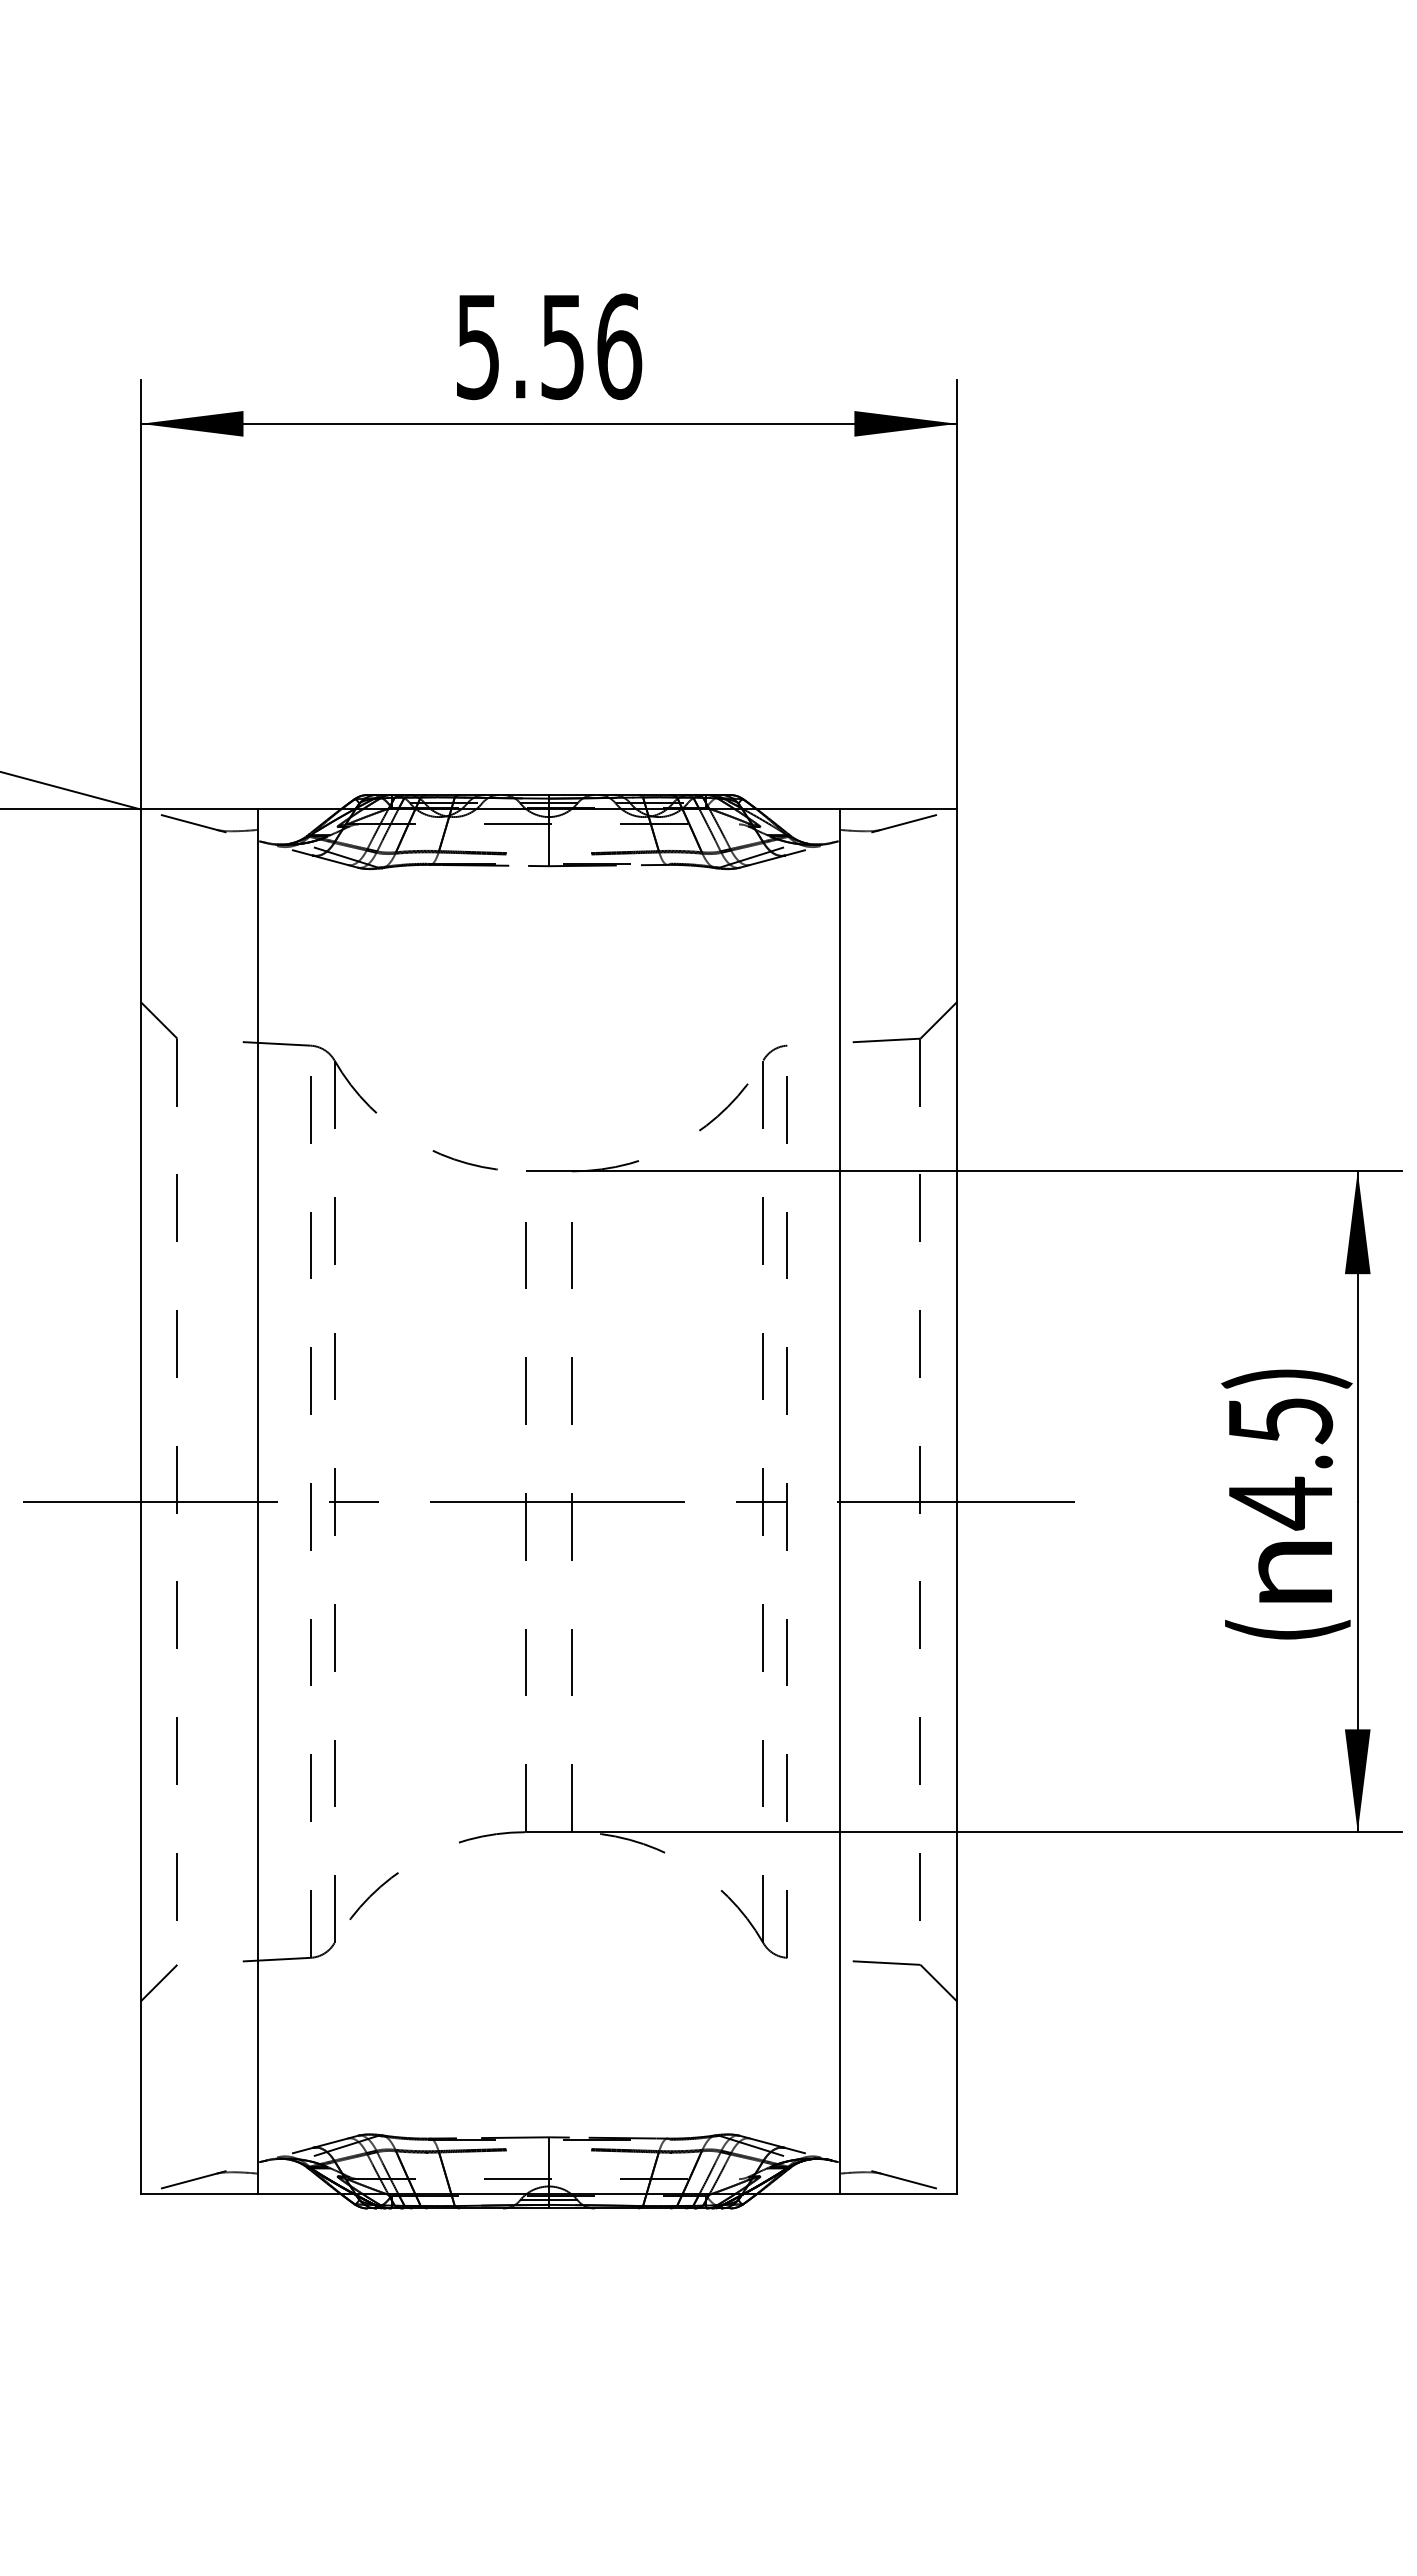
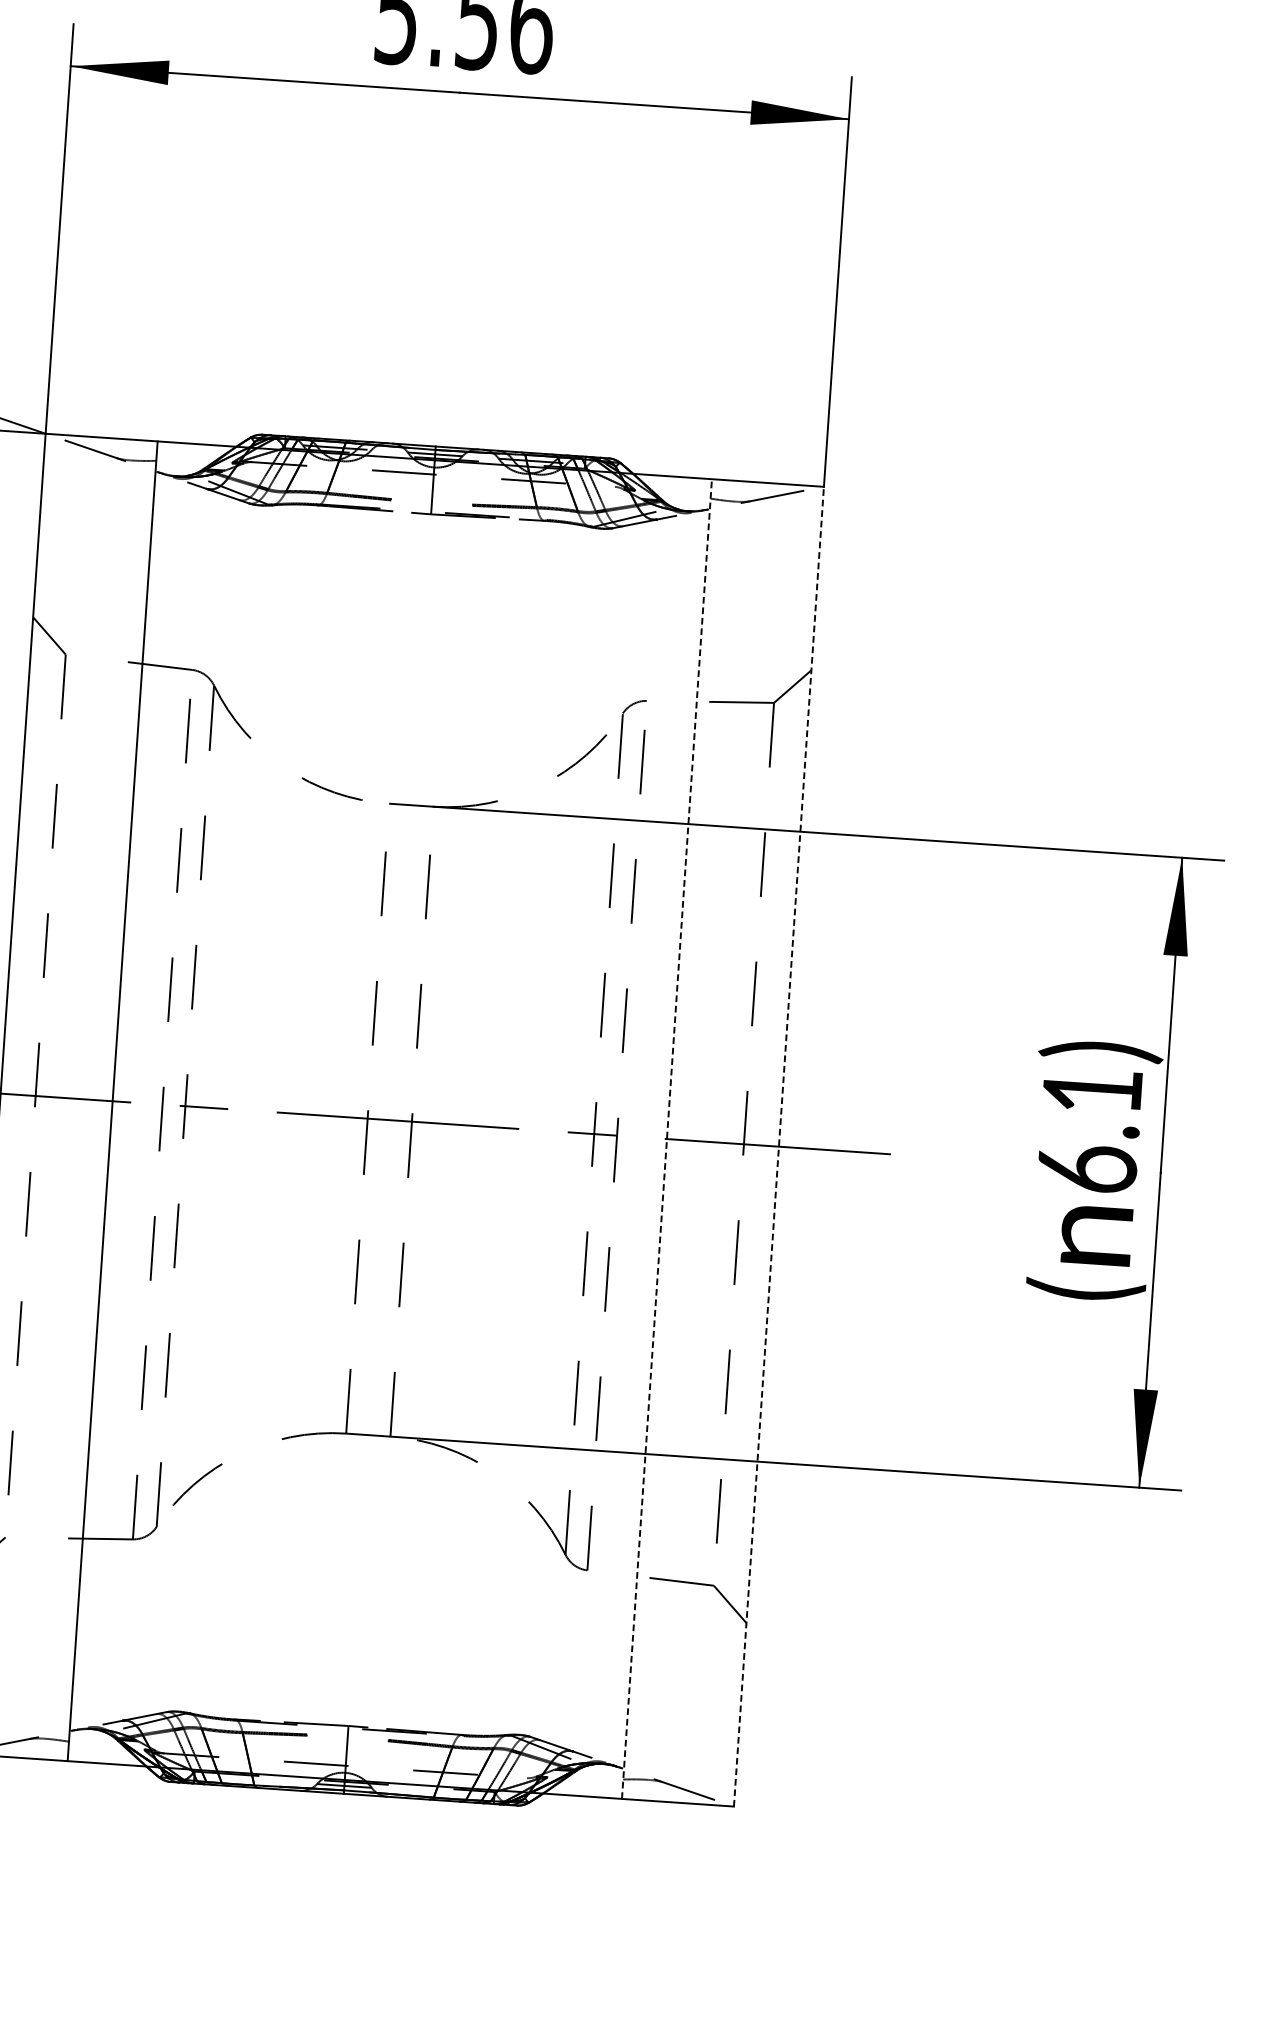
text: (1281, 1464) -> (1090, 1132), 4.5) -> 6.1)
line: (839, 1501) -> (666, 1138), solid -> dashed
line: (957, 1501) -> (779, 1146), solid -> dashed

